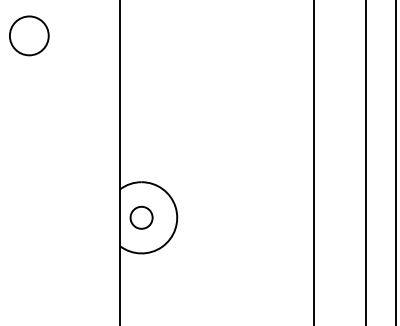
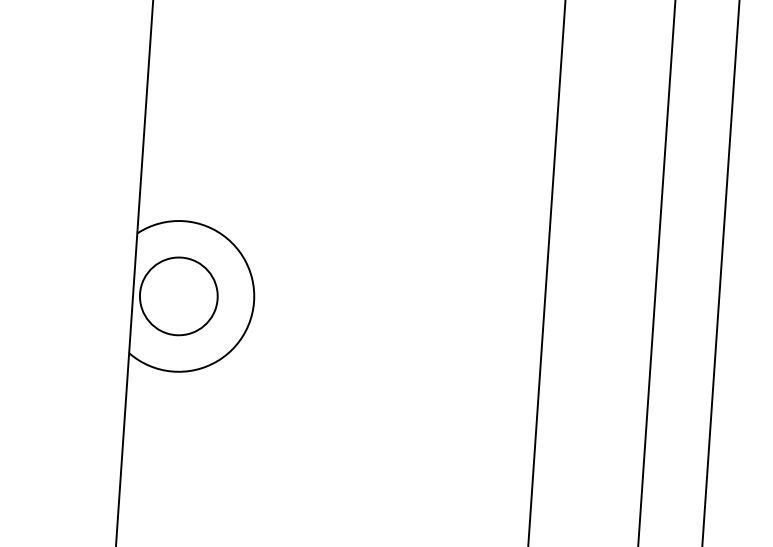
circle: (141, 217) -> (178, 295), size x1.67

